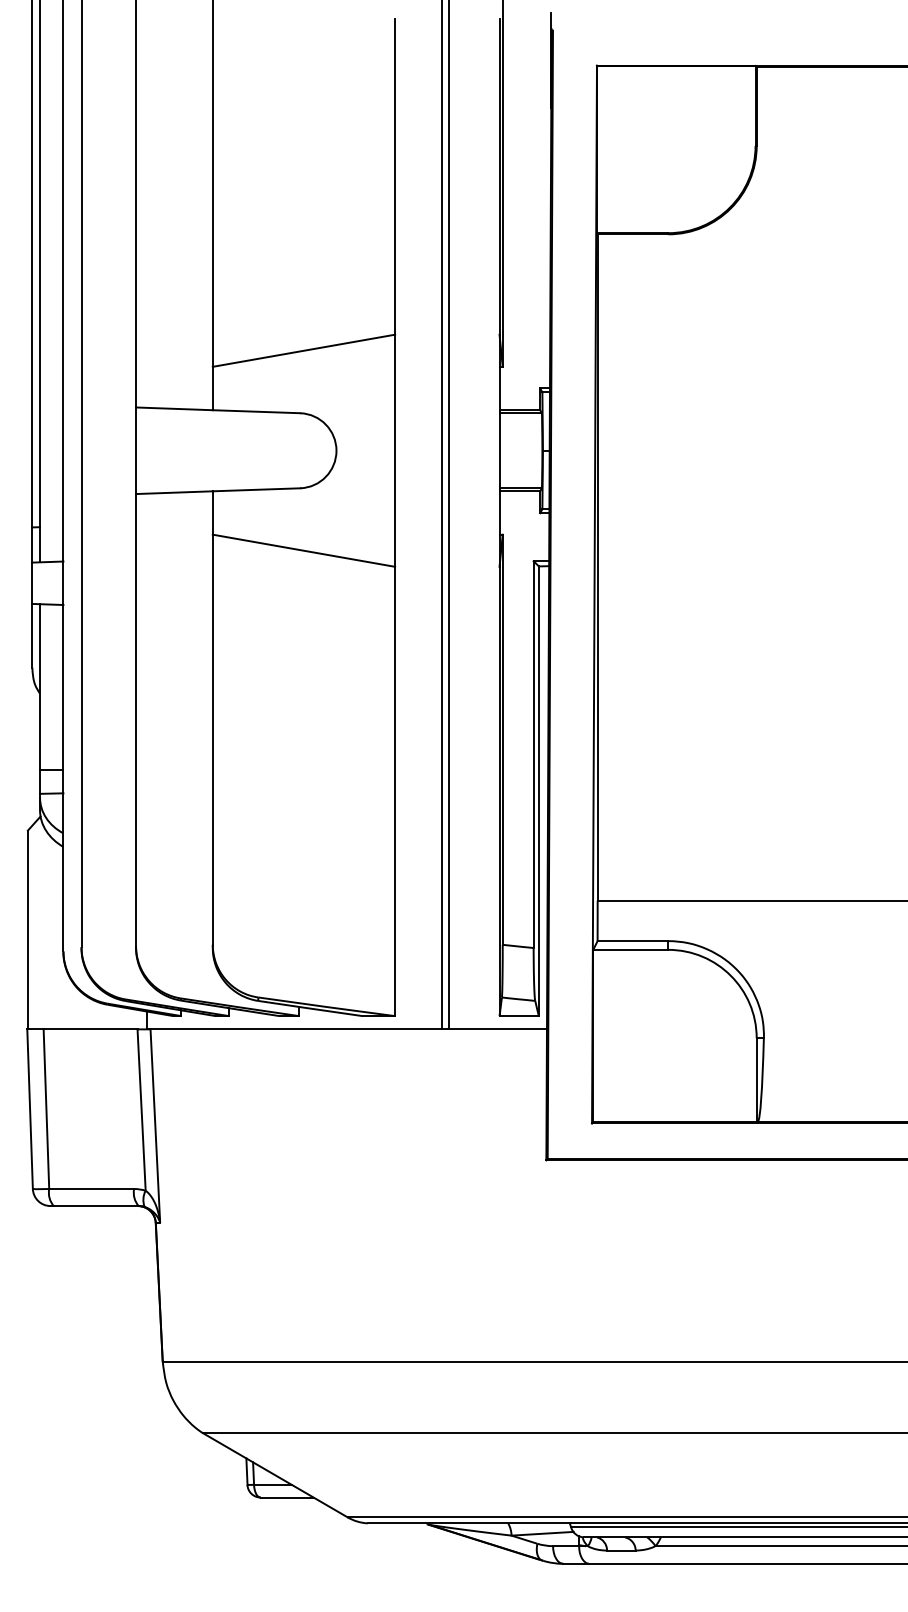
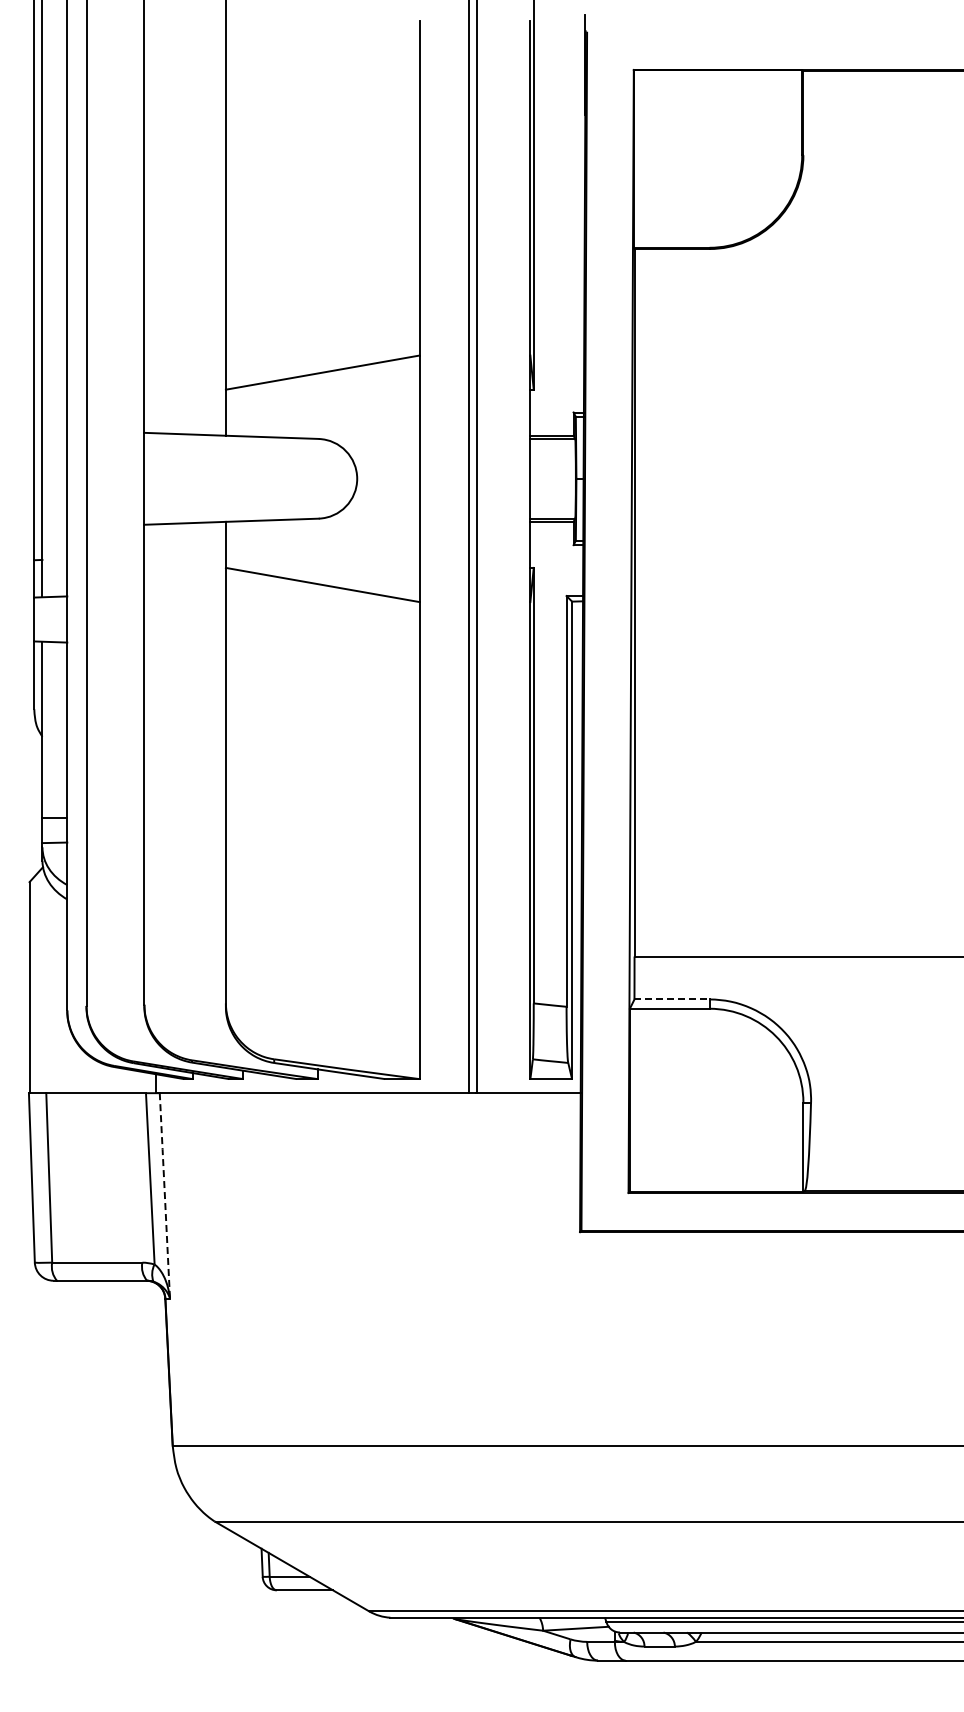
line: (633, 941) -> (672, 999), solid -> dashed
line: (154, 1125) -> (164, 1195), solid -> dashed

